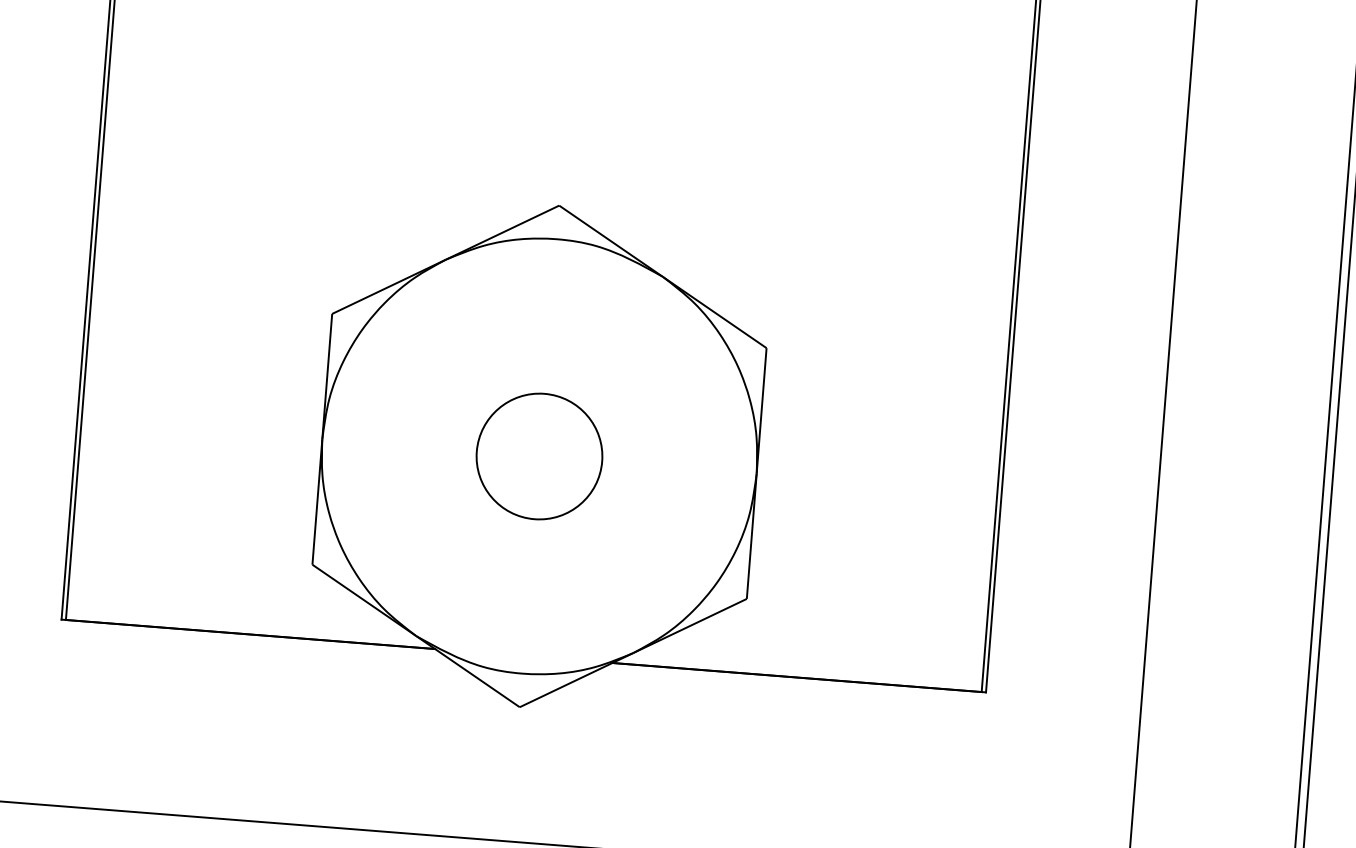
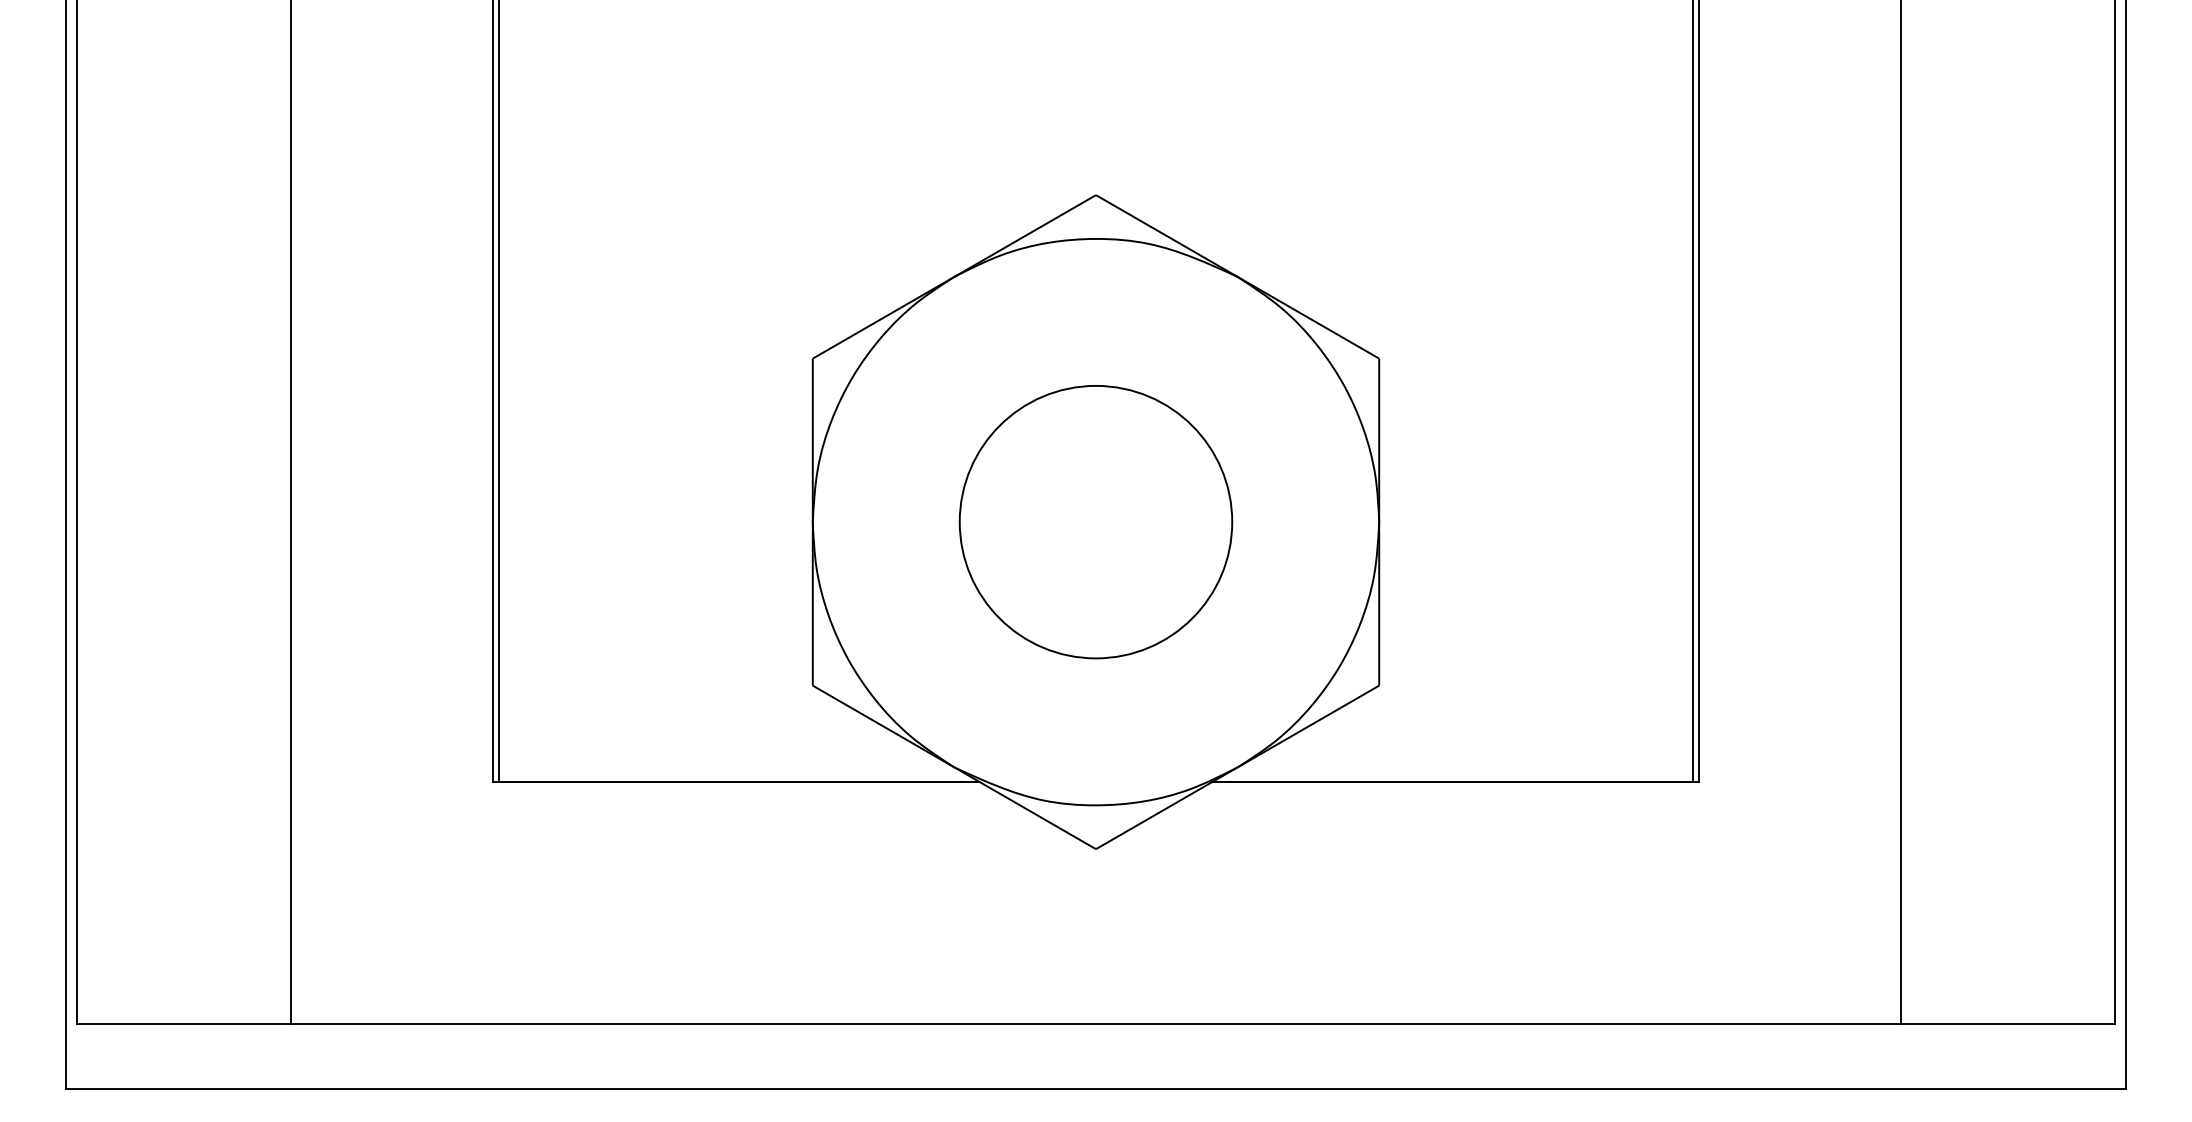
circle: (539, 456) -> (1095, 522), size x1.67

